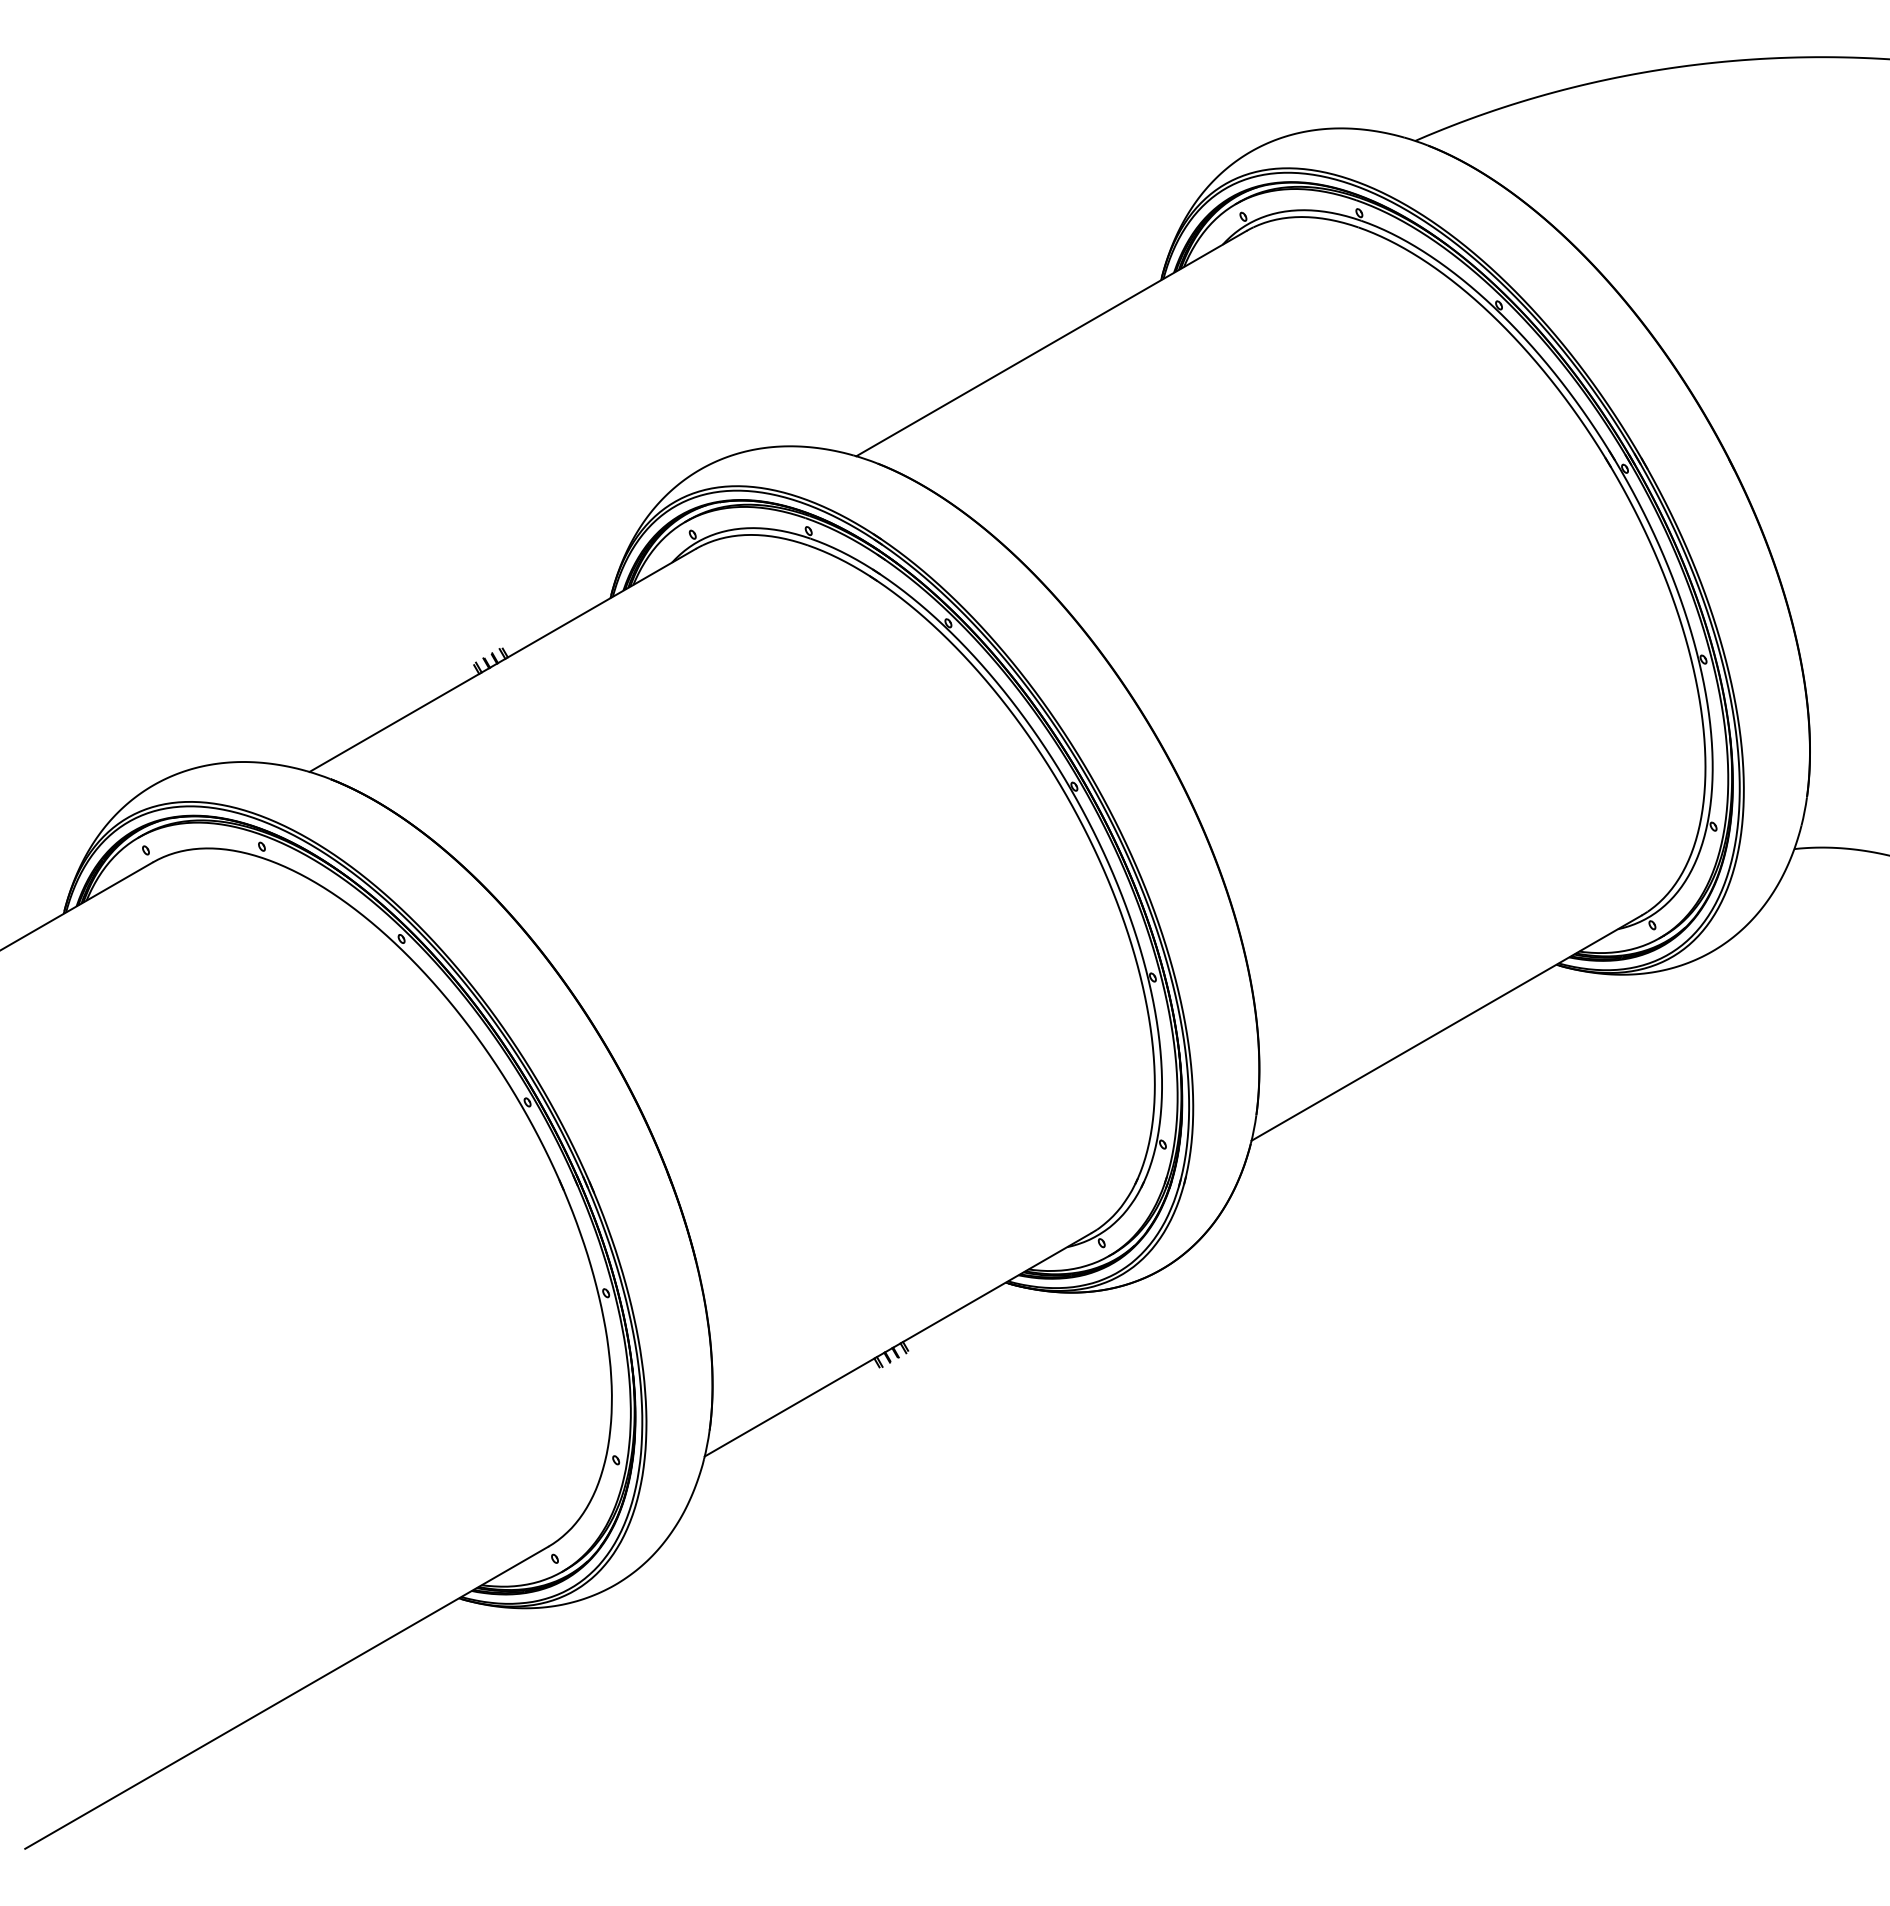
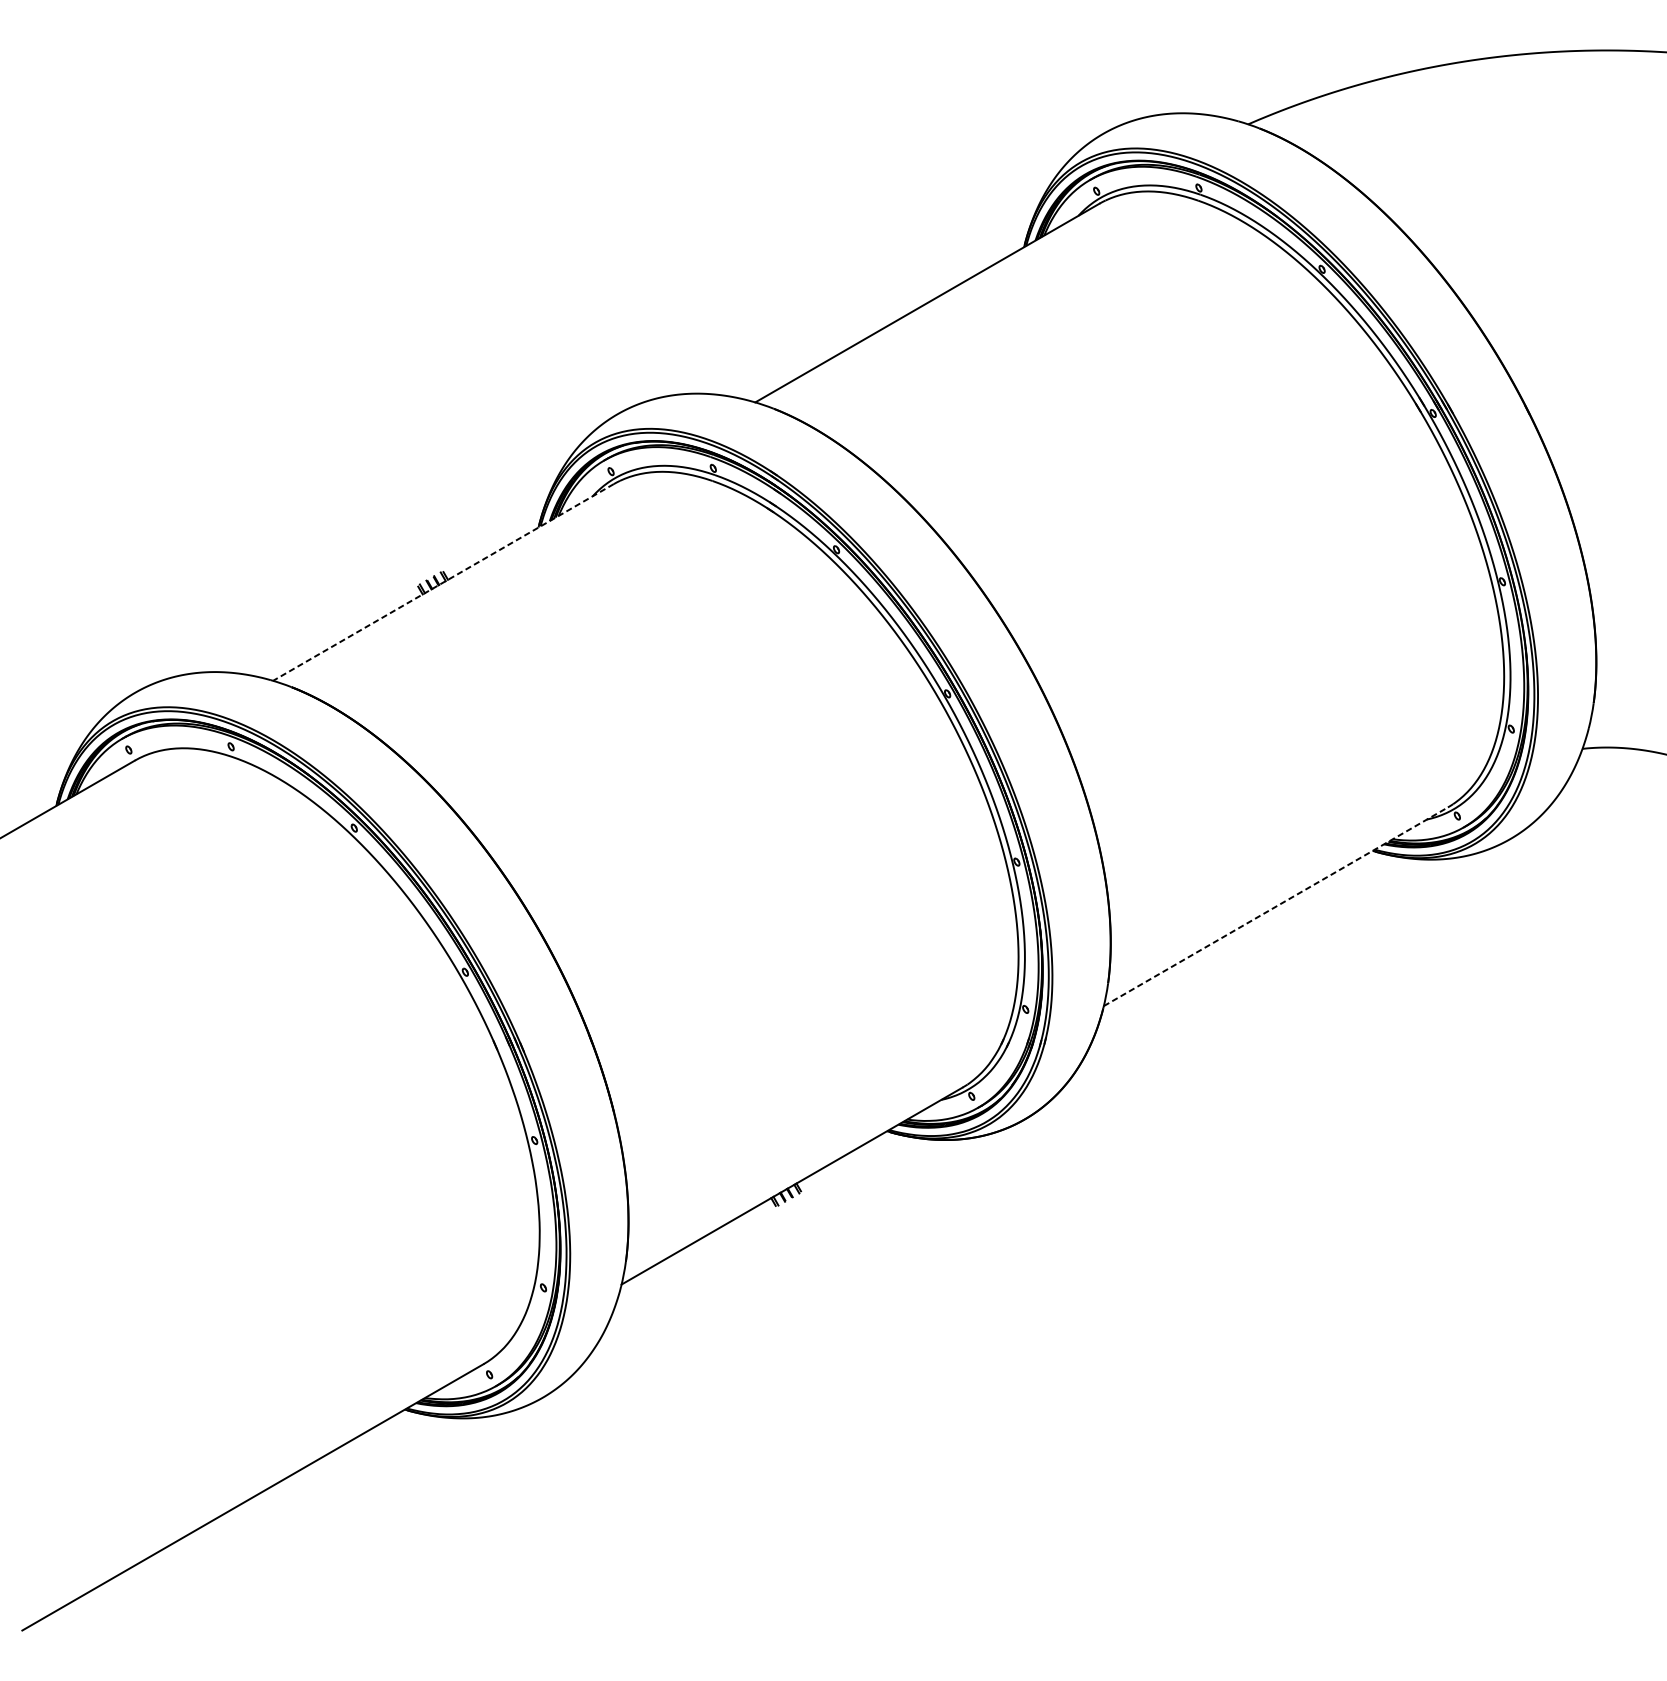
line: (502, 660) -> (443, 582), solid -> dashed
line: (1447, 1027) -> (1276, 906), solid -> dashed

